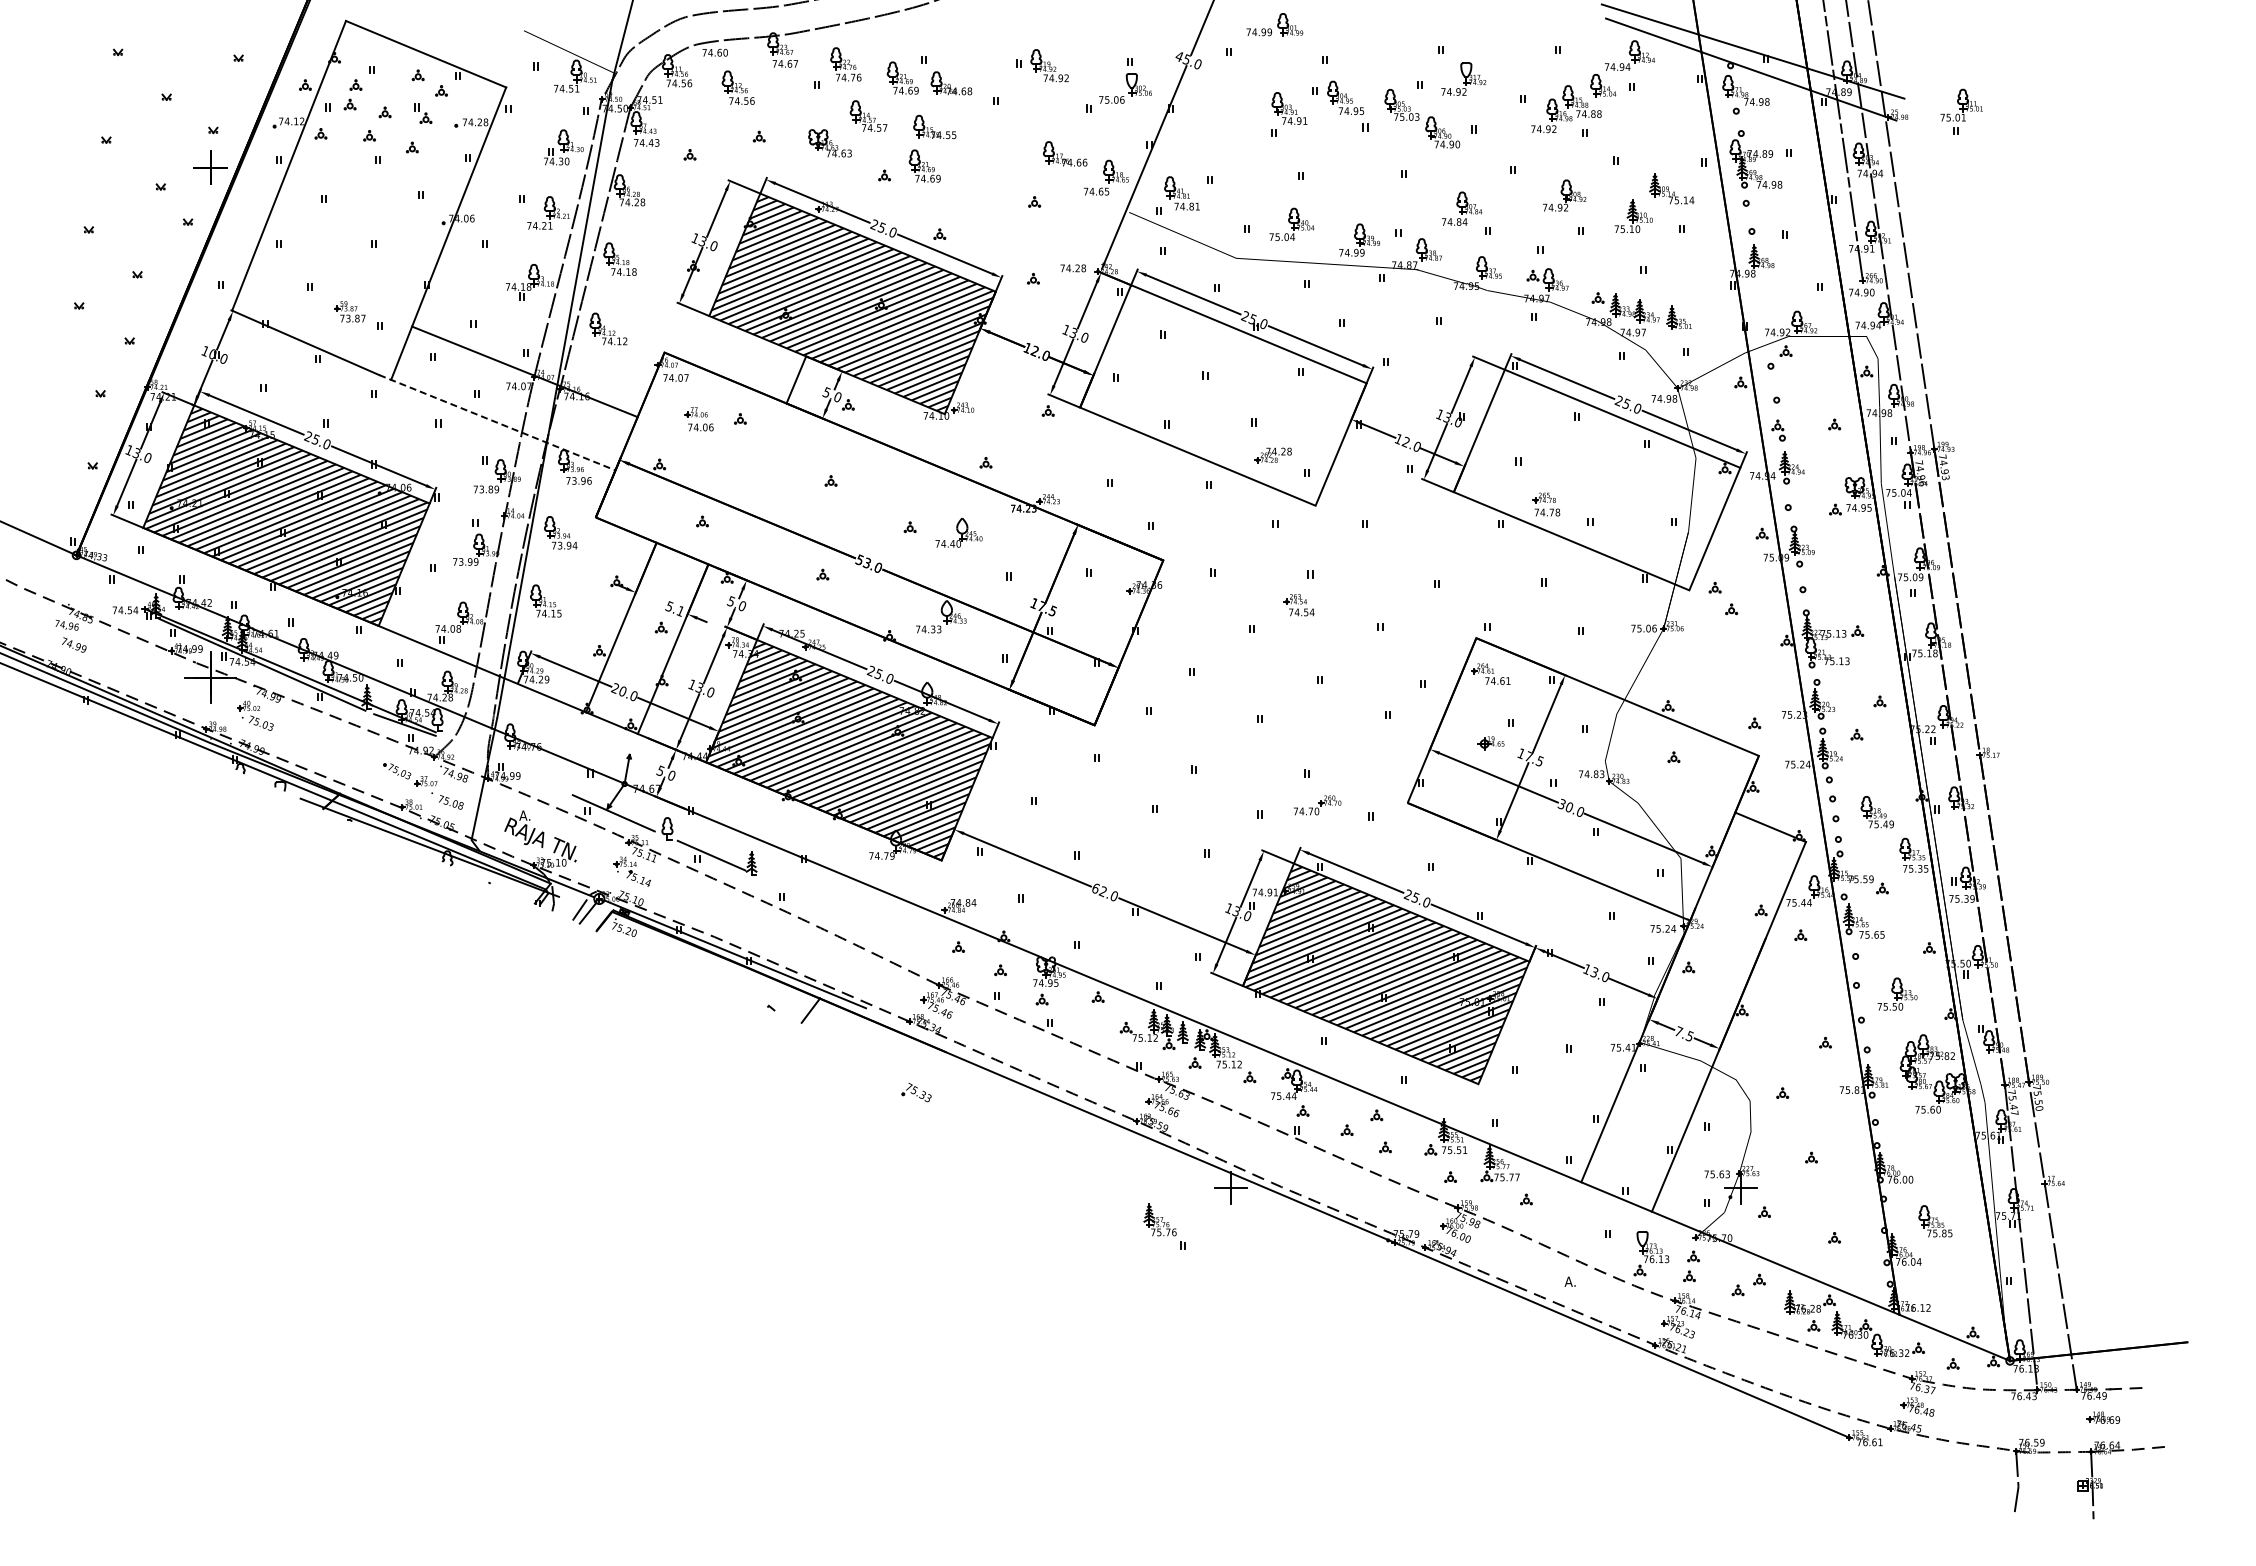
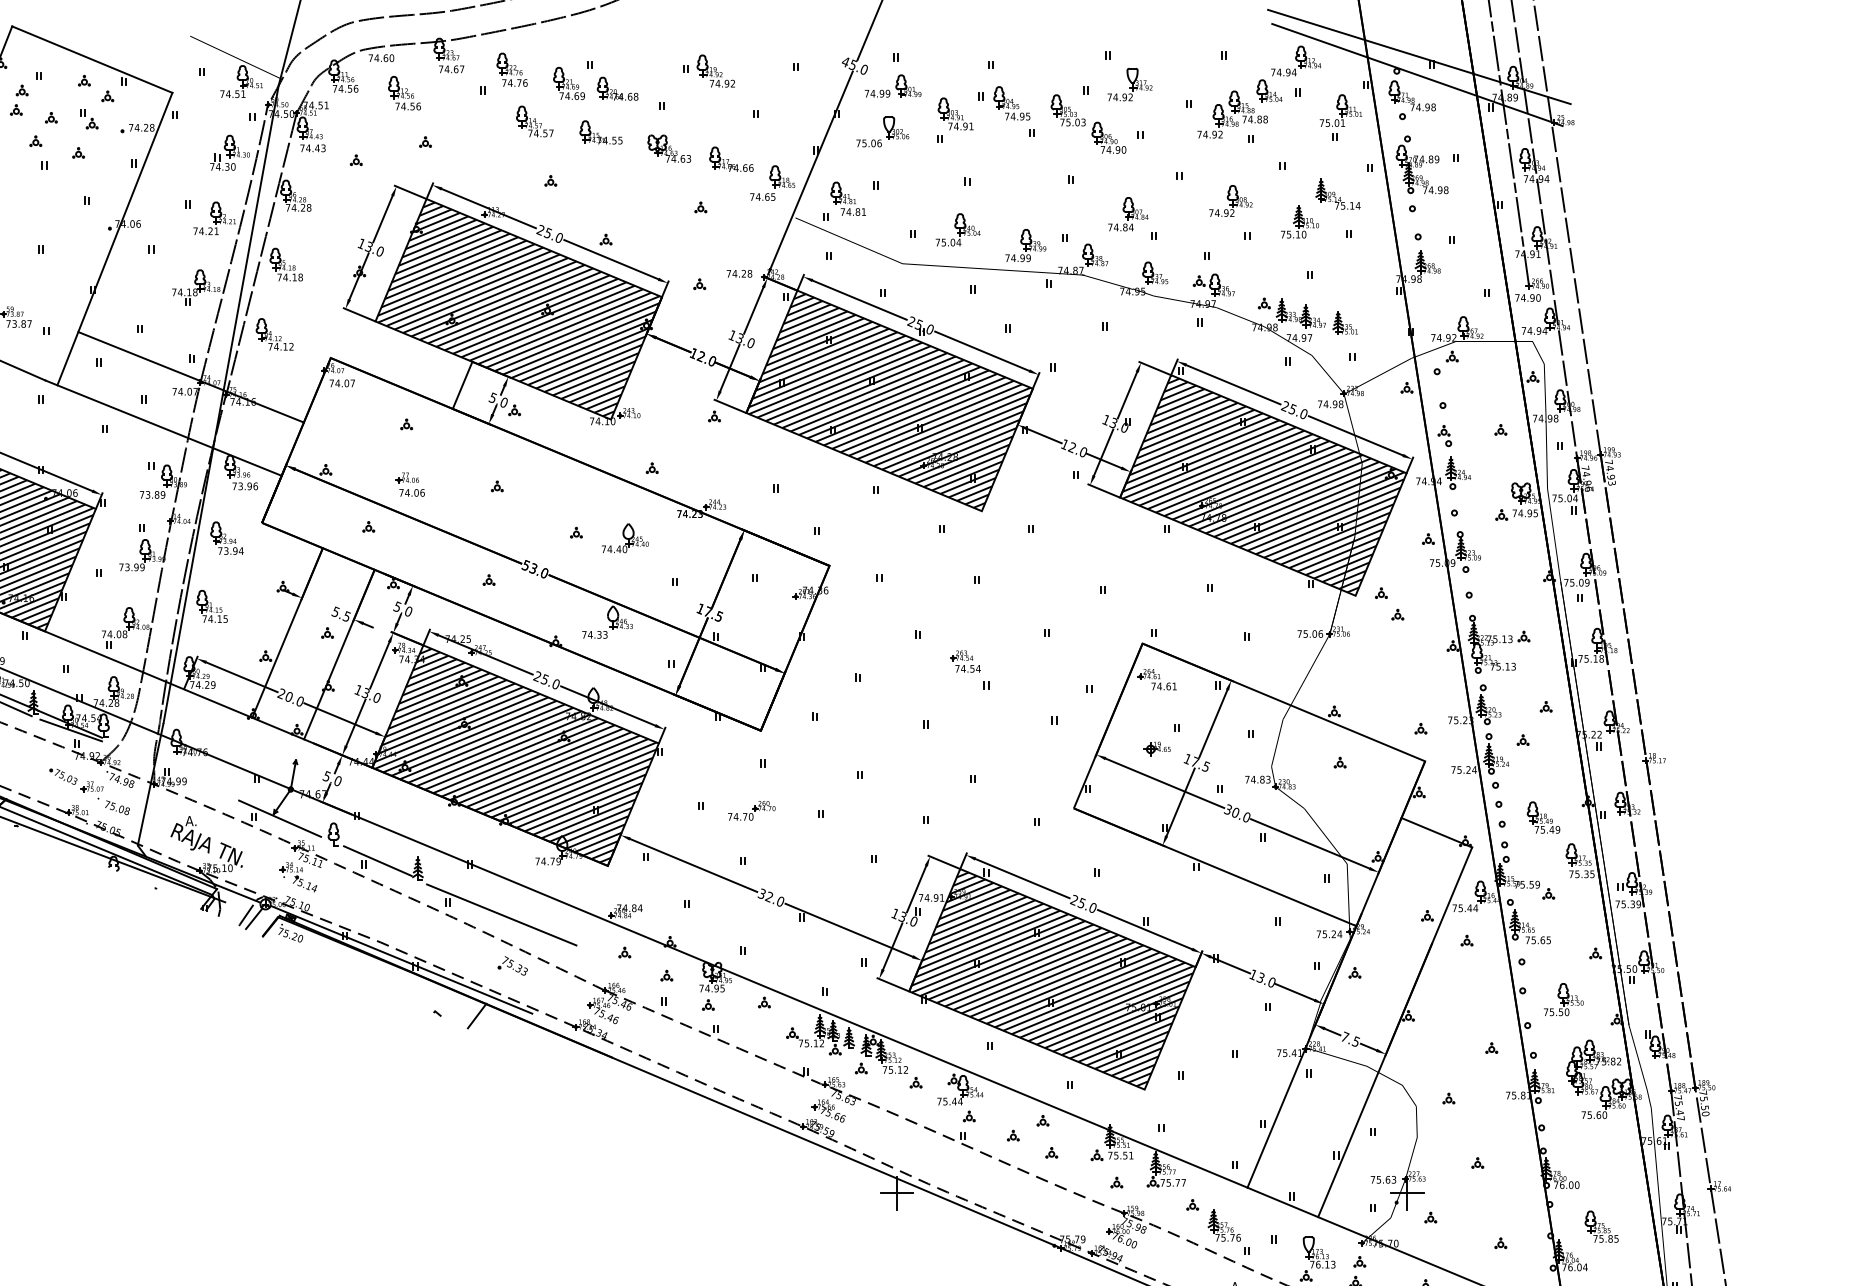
part: (1274, 24) -> (892, 85), moved
part: (1125, 88) -> (882, 131), moved
part: (1961, 111) -> (1340, 116), moved
part: (829, 143) -> (668, 148), moved
part: (924, 165) -> (590, 170), removed
hatch: (1223, 393) -> (889, 398), added
part: (698, 419) -> (409, 484), moved
line: (497, 422) -> (163, 427), dashed -> solid
hatch: (1597, 477) -> (1263, 482), added
part: (1298, 605) -> (964, 661), moved
text: (680, 610) -> (346, 615), 5.1 -> 5.5
part: (1317, 805) -> (751, 810), moved
text: (1095, 888) -> (761, 893), 62.0 -> 32.0
line: (835, 909) -> (501, 914), added
part: (916, 1092) -> (512, 965), moved
part: (1164, 1226) -> (1228, 1231), moved

